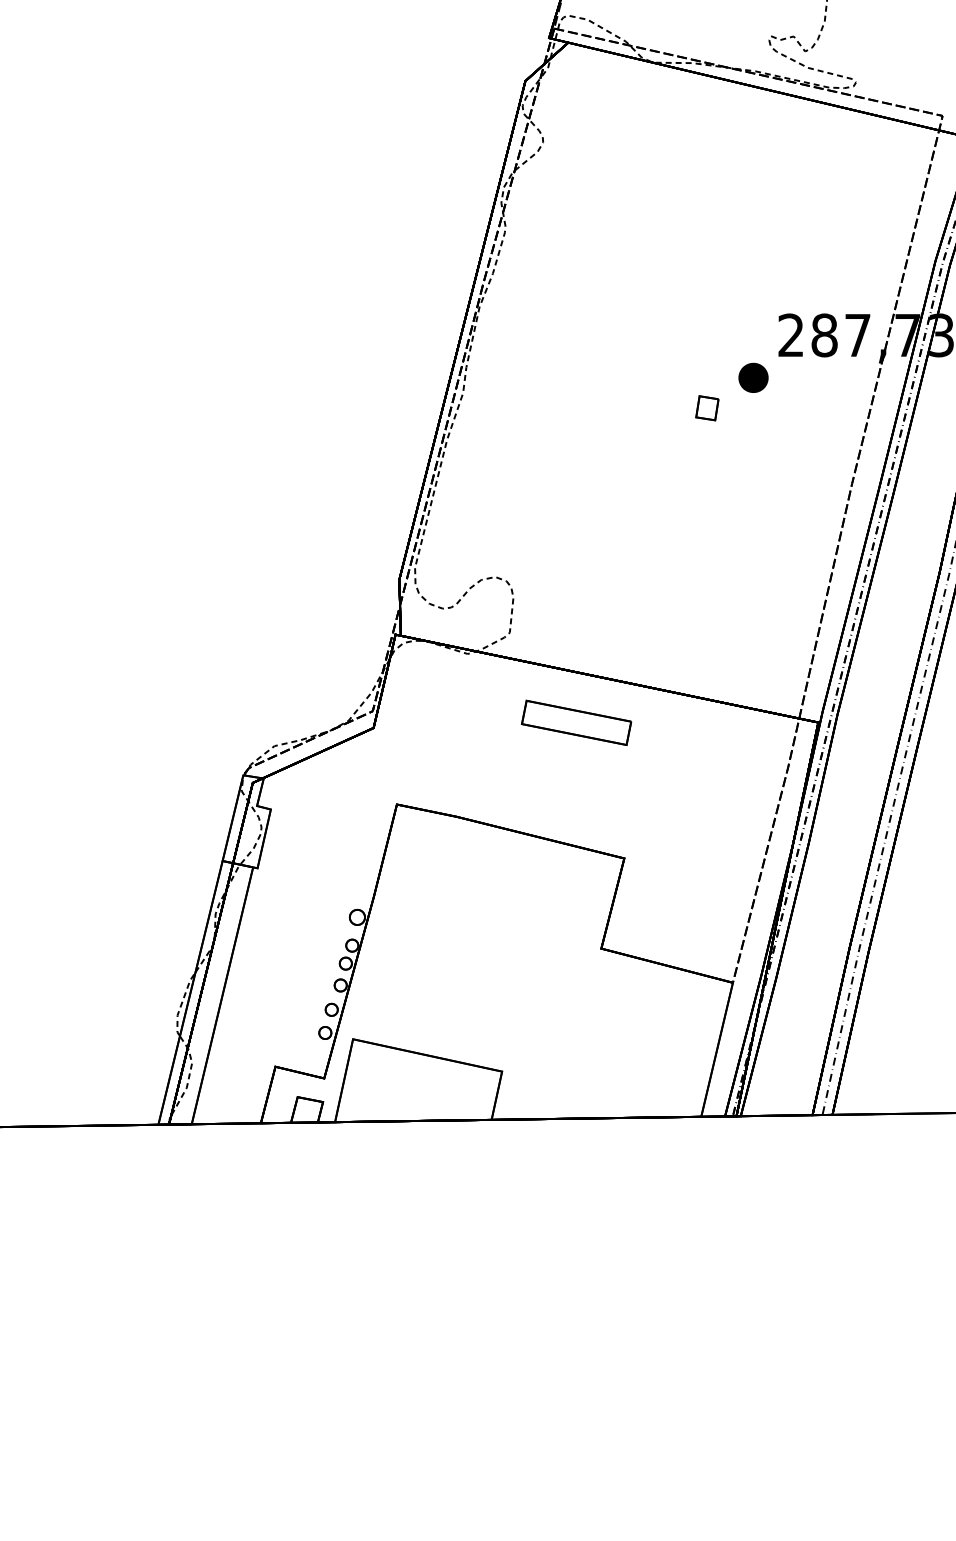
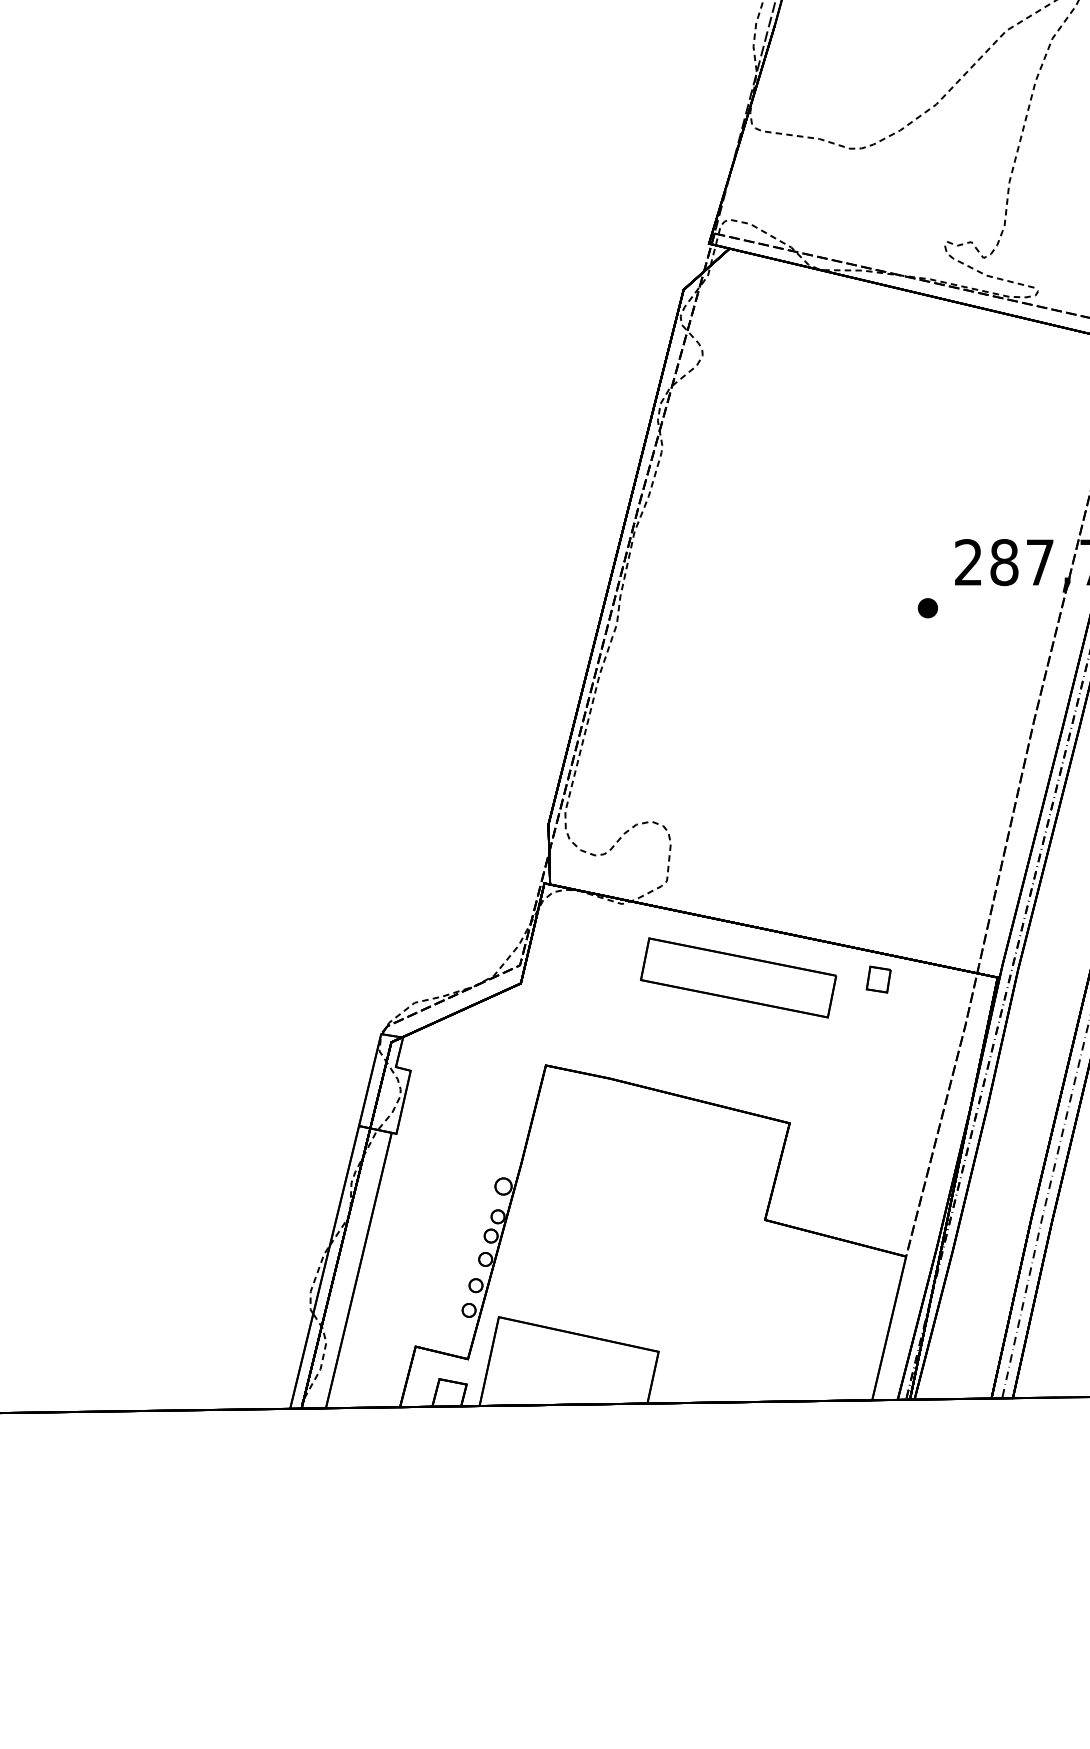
part: (752, 378) -> (927, 608), size x0.62
part: (707, 408) -> (878, 979), moved
part: (576, 722) -> (738, 977), size x1.67

